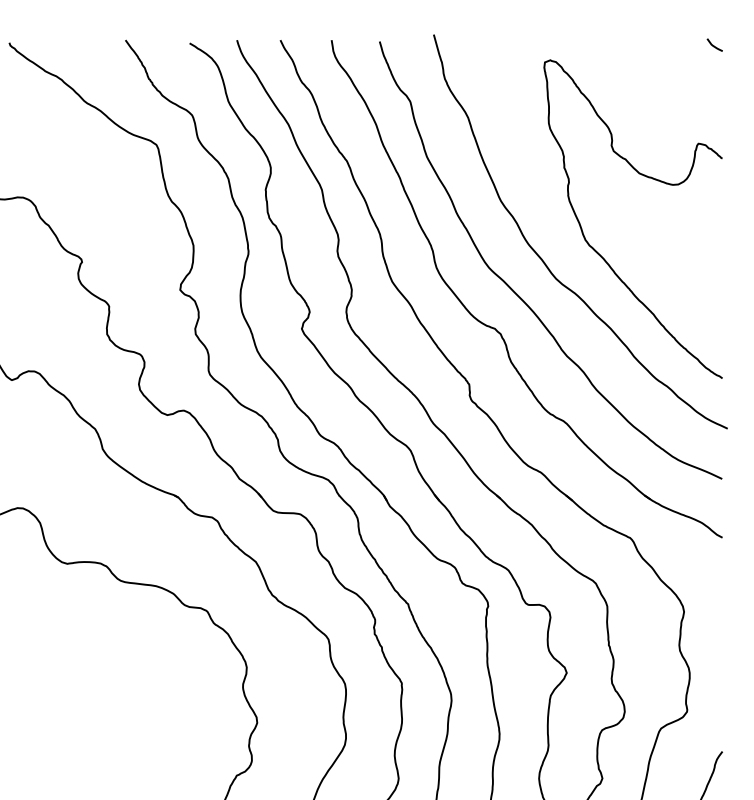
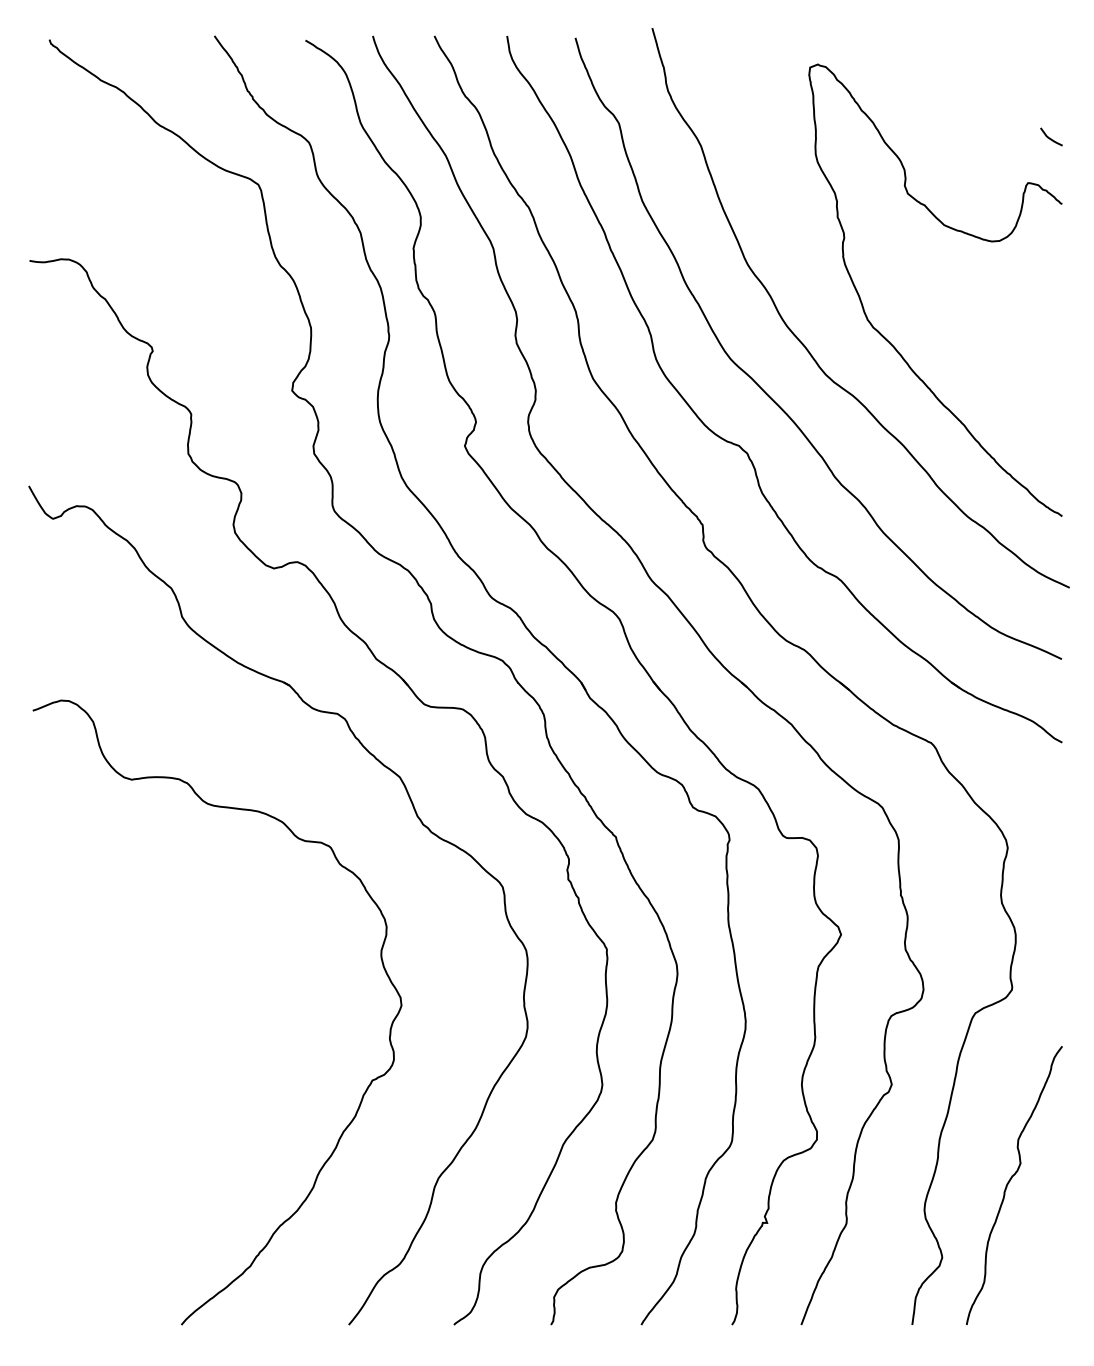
curve: (714, 46) -> (1051, 138), moved

